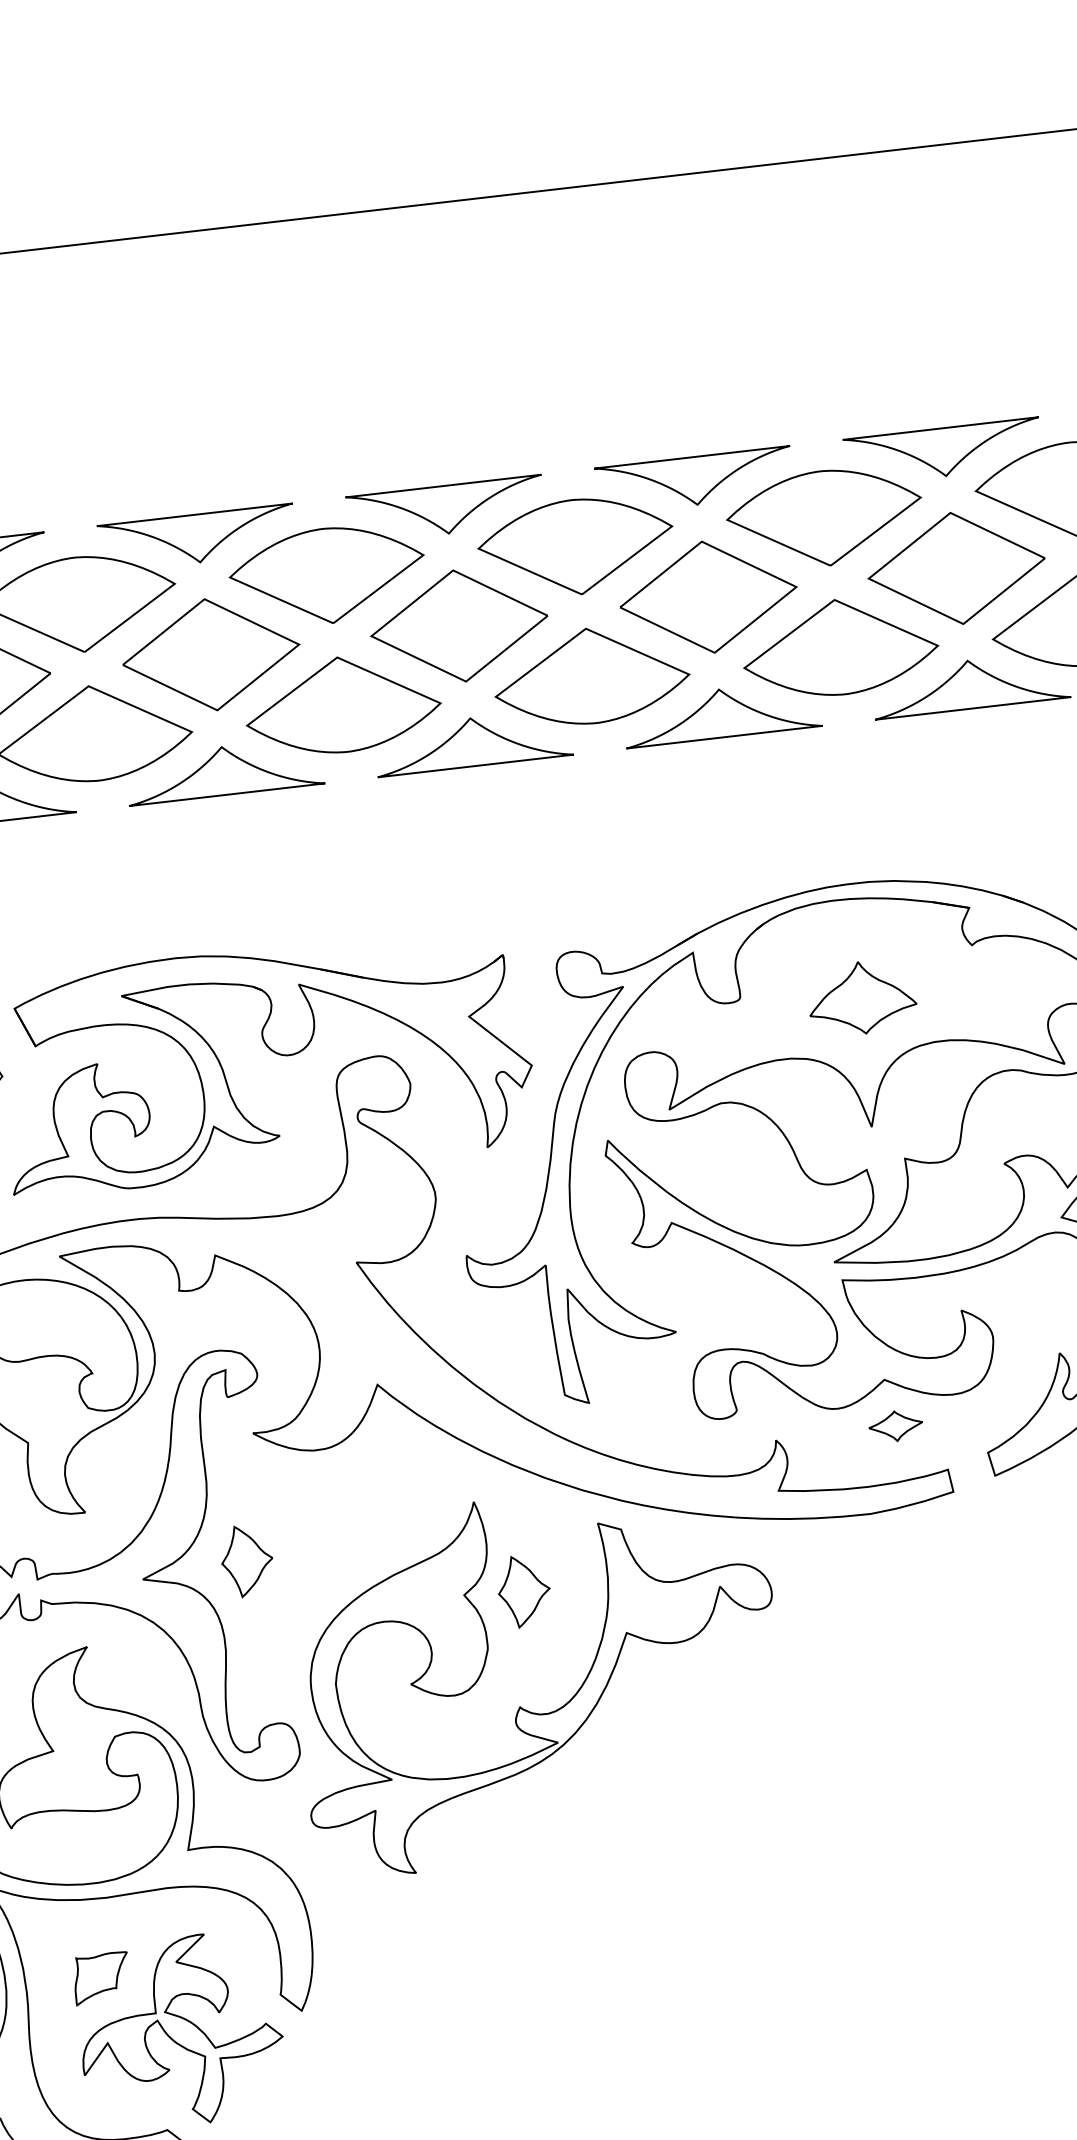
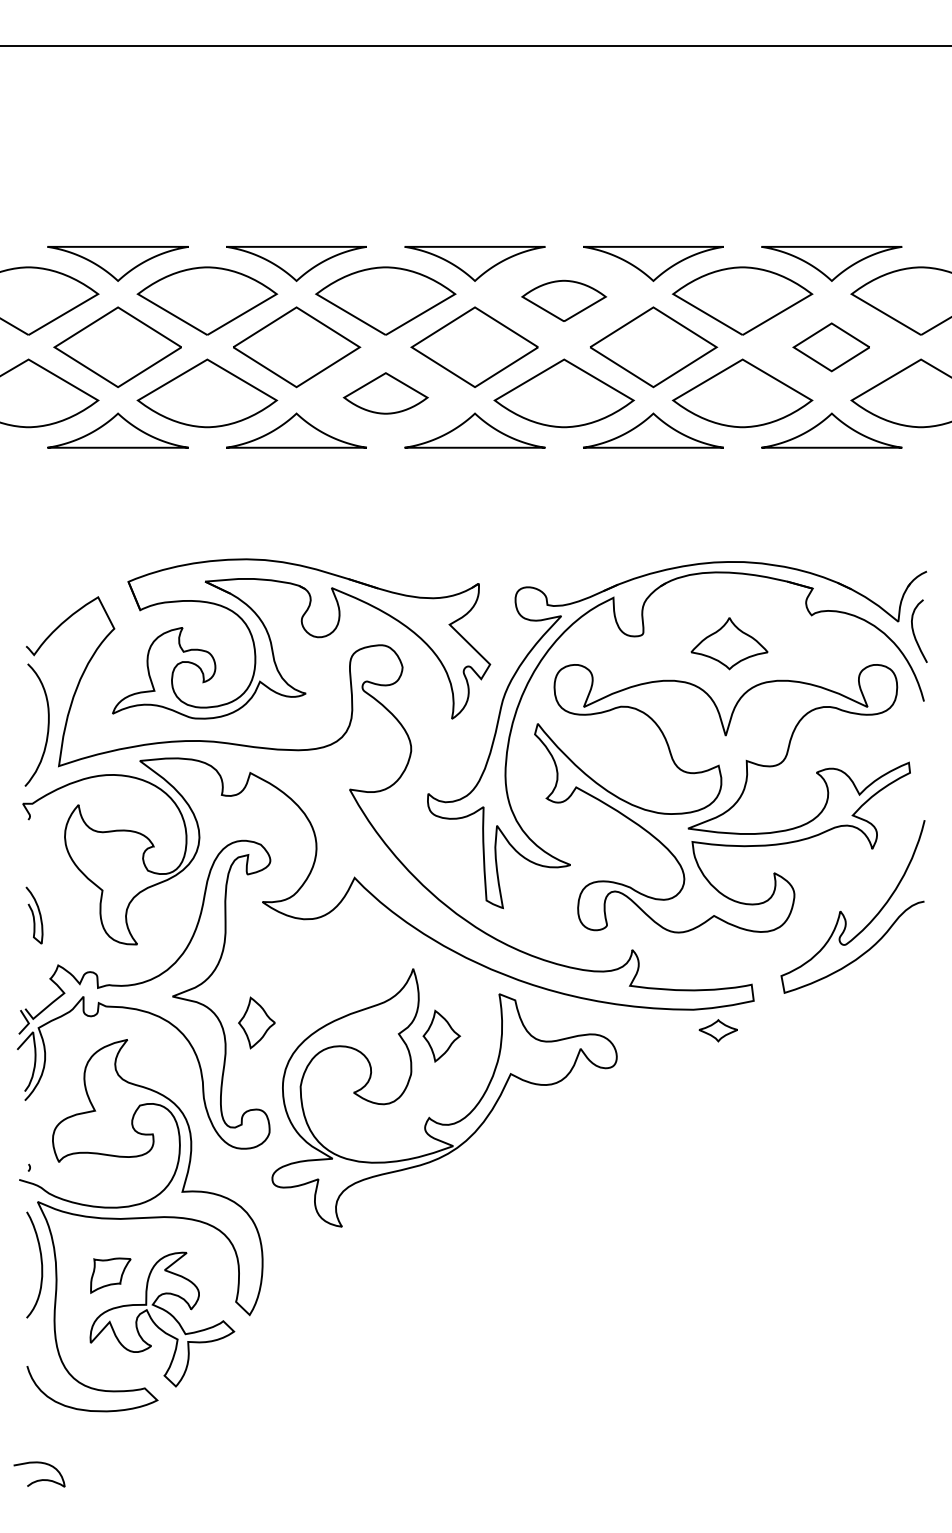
part: (575, 546) -> (563, 300), size x0.6
part: (956, 568) -> (831, 347), size x0.6
part: (342, 704) -> (385, 393), size x0.6
part: (894, 1426) -> (717, 1030), moved
part: (246, 1560) -> (256, 1022), moved

